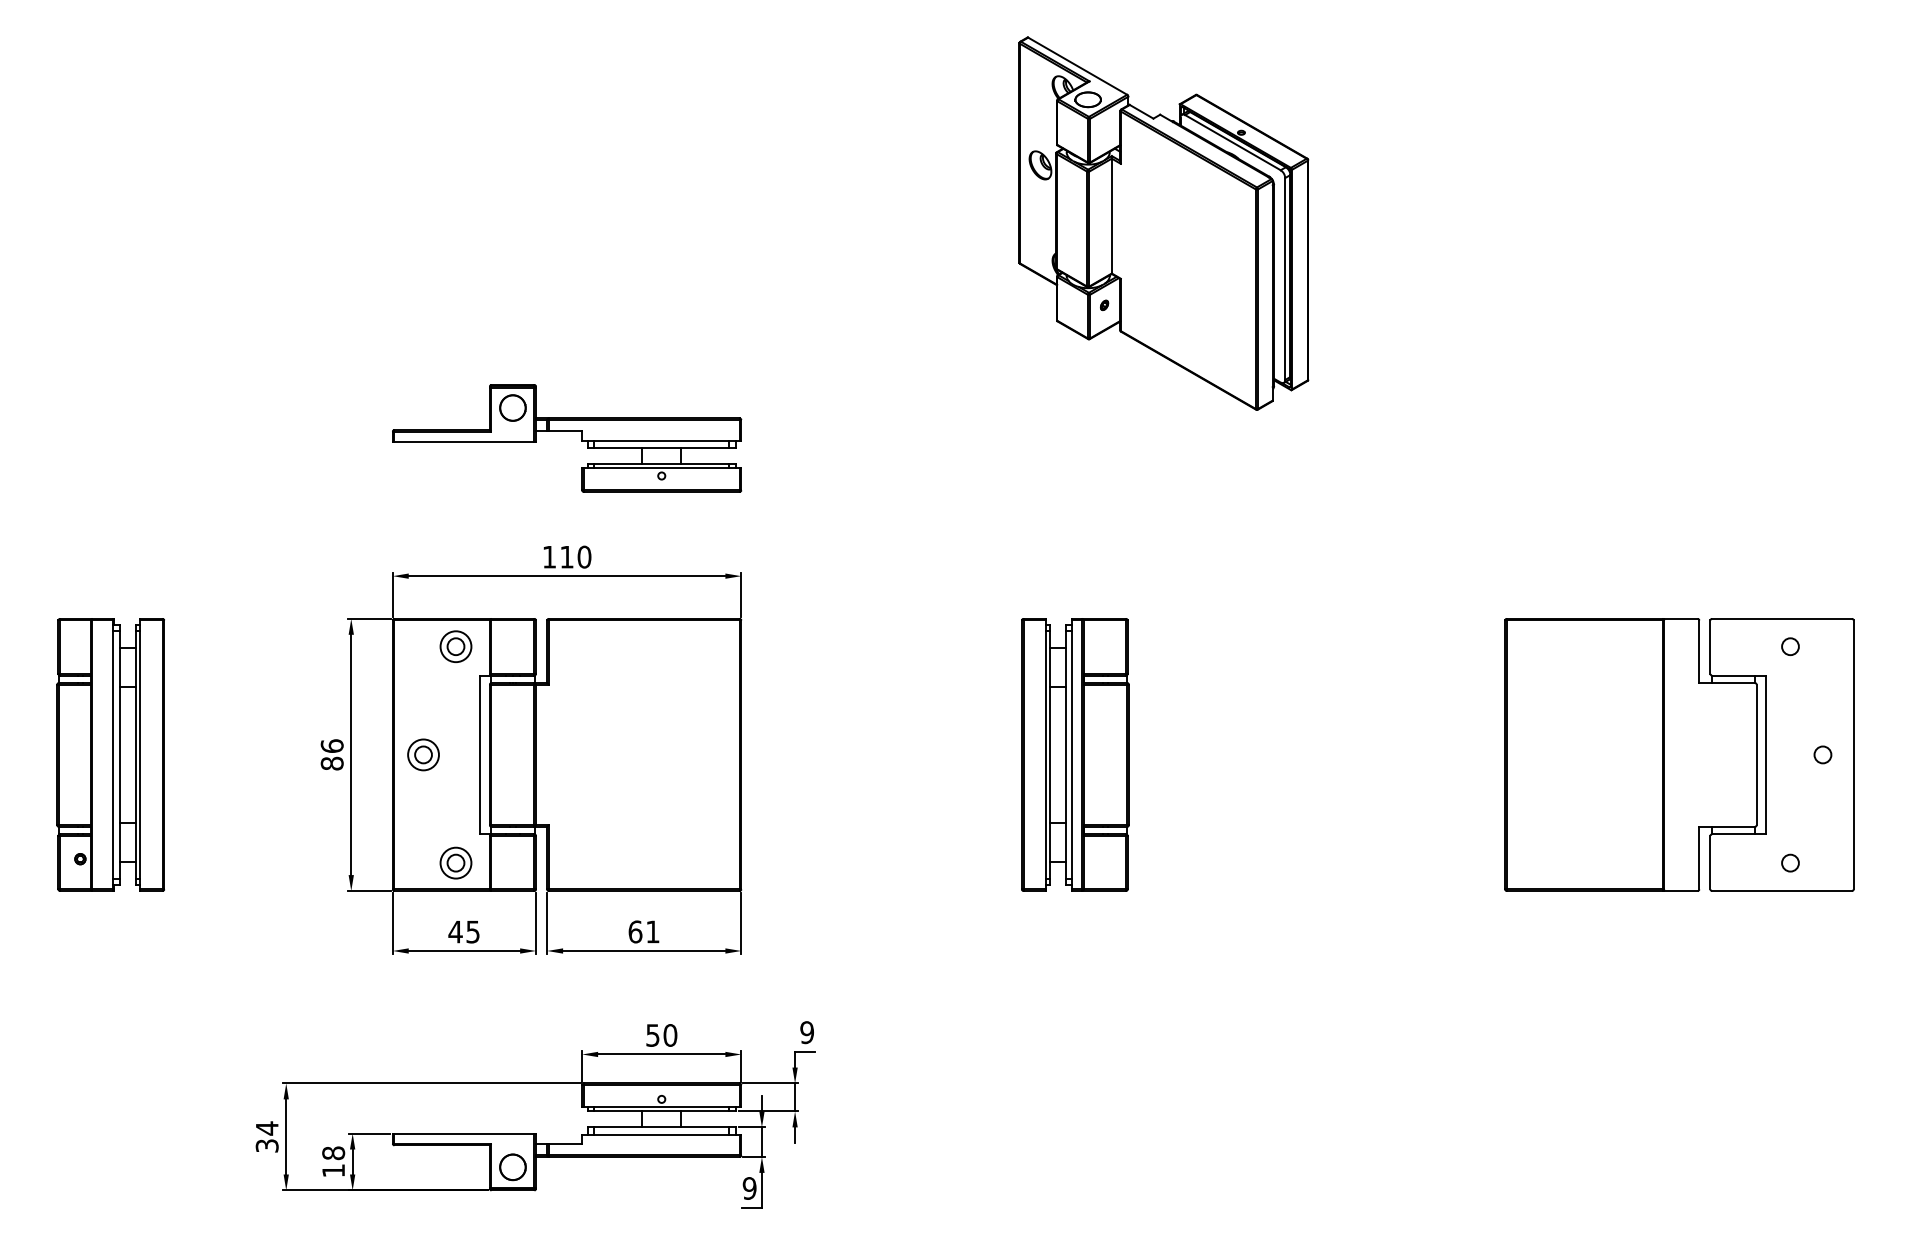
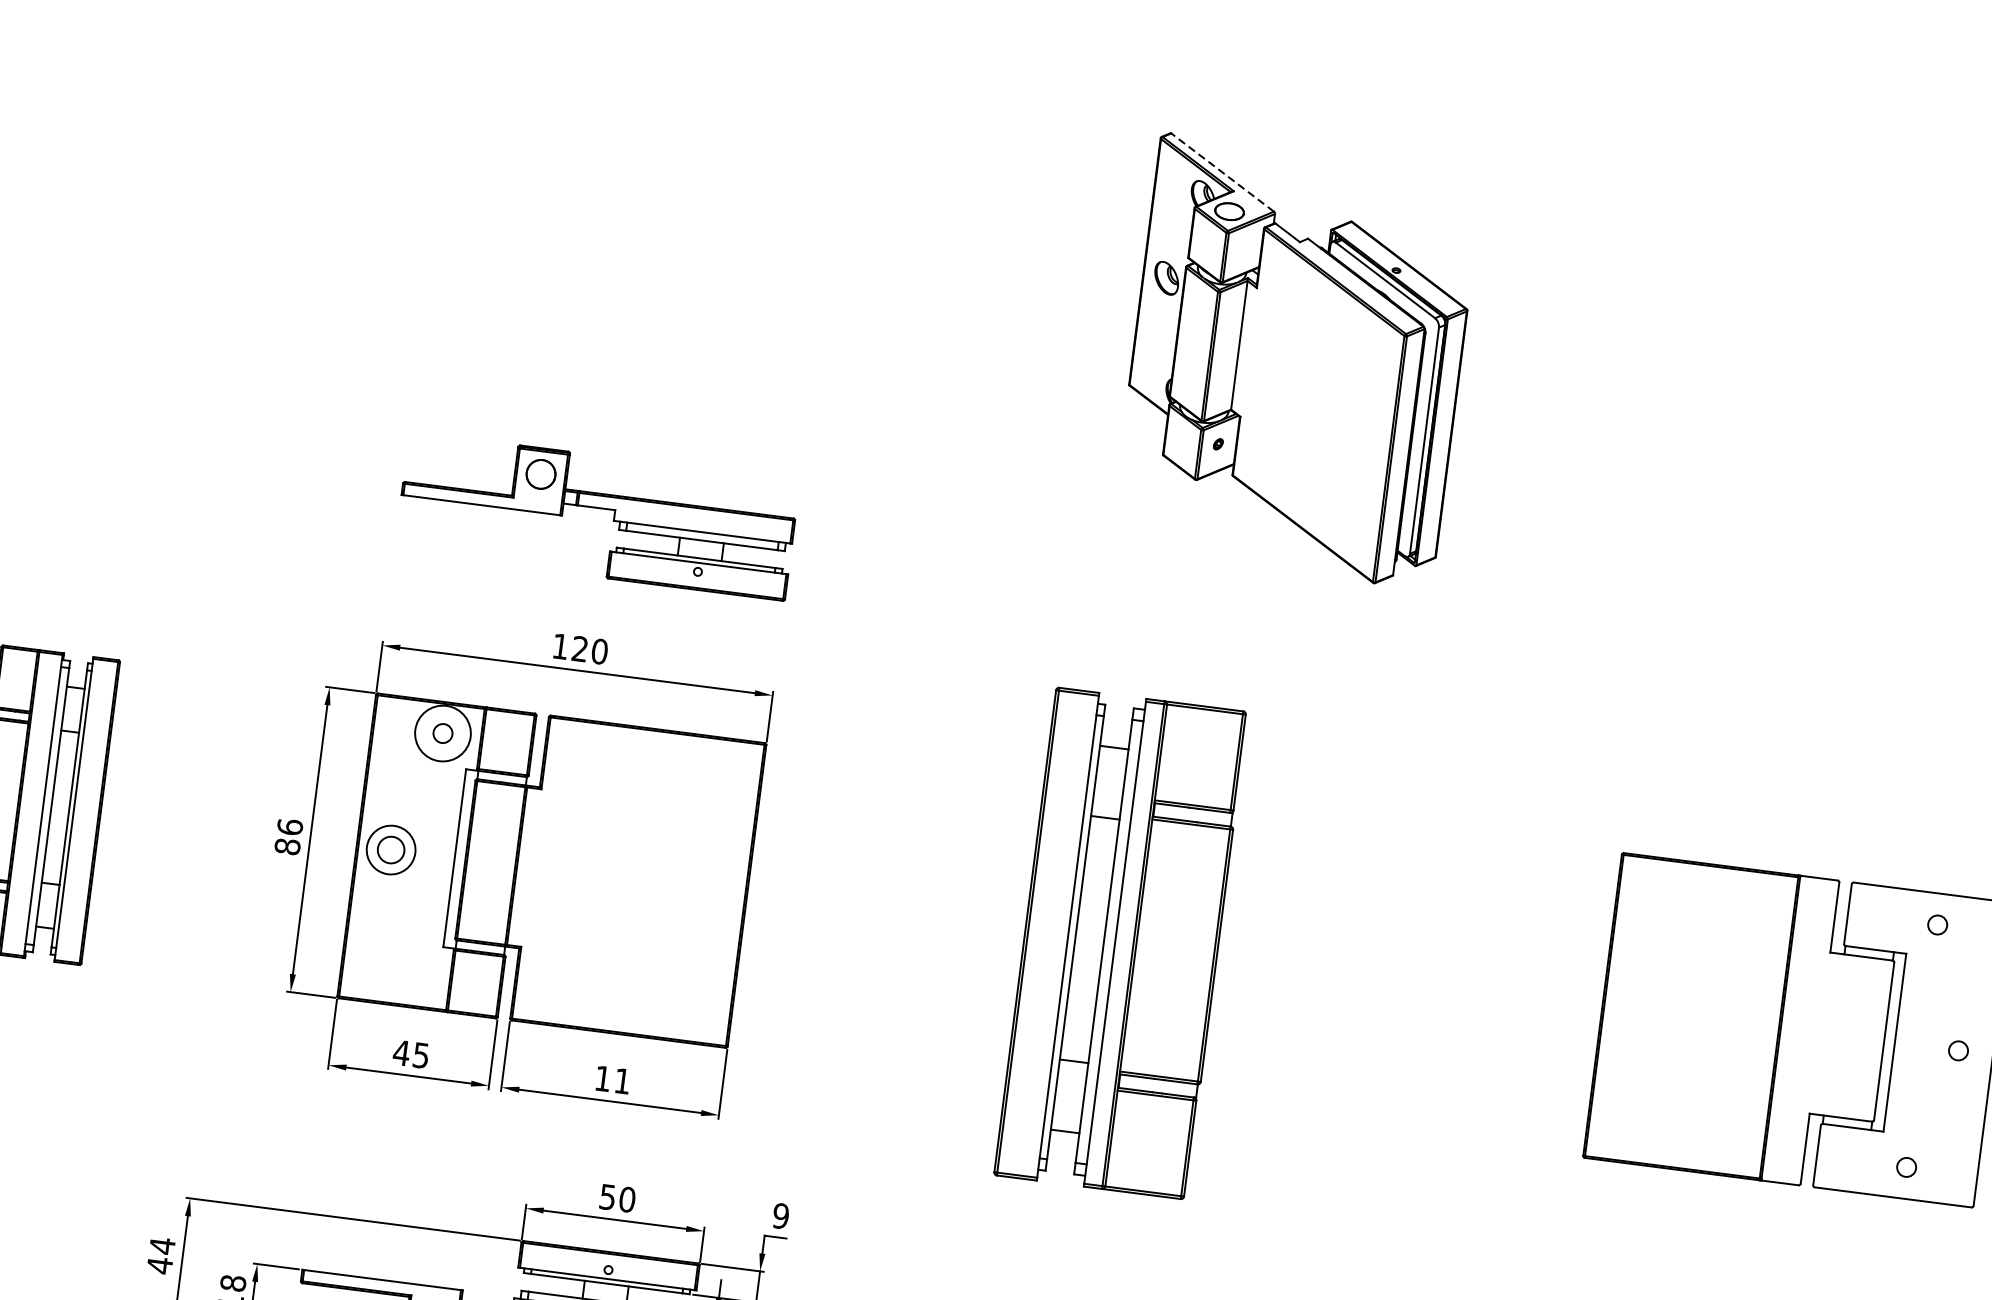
line: (1077, 65) -> (1222, 171), solid -> dashed
text: (566, 556) -> (579, 648), 110 -> 120
circle: (455, 646) -> (442, 733), size x1.6
part: (423, 754) -> (391, 849), size x1.4
part: (1075, 754) -> (1121, 943), size x1.6
part: (455, 862) -> (411, 975), removed
text: (635, 931) -> (603, 1078), 61 -> 11
text: (266, 1145) -> (159, 1265), 34 -> 44

